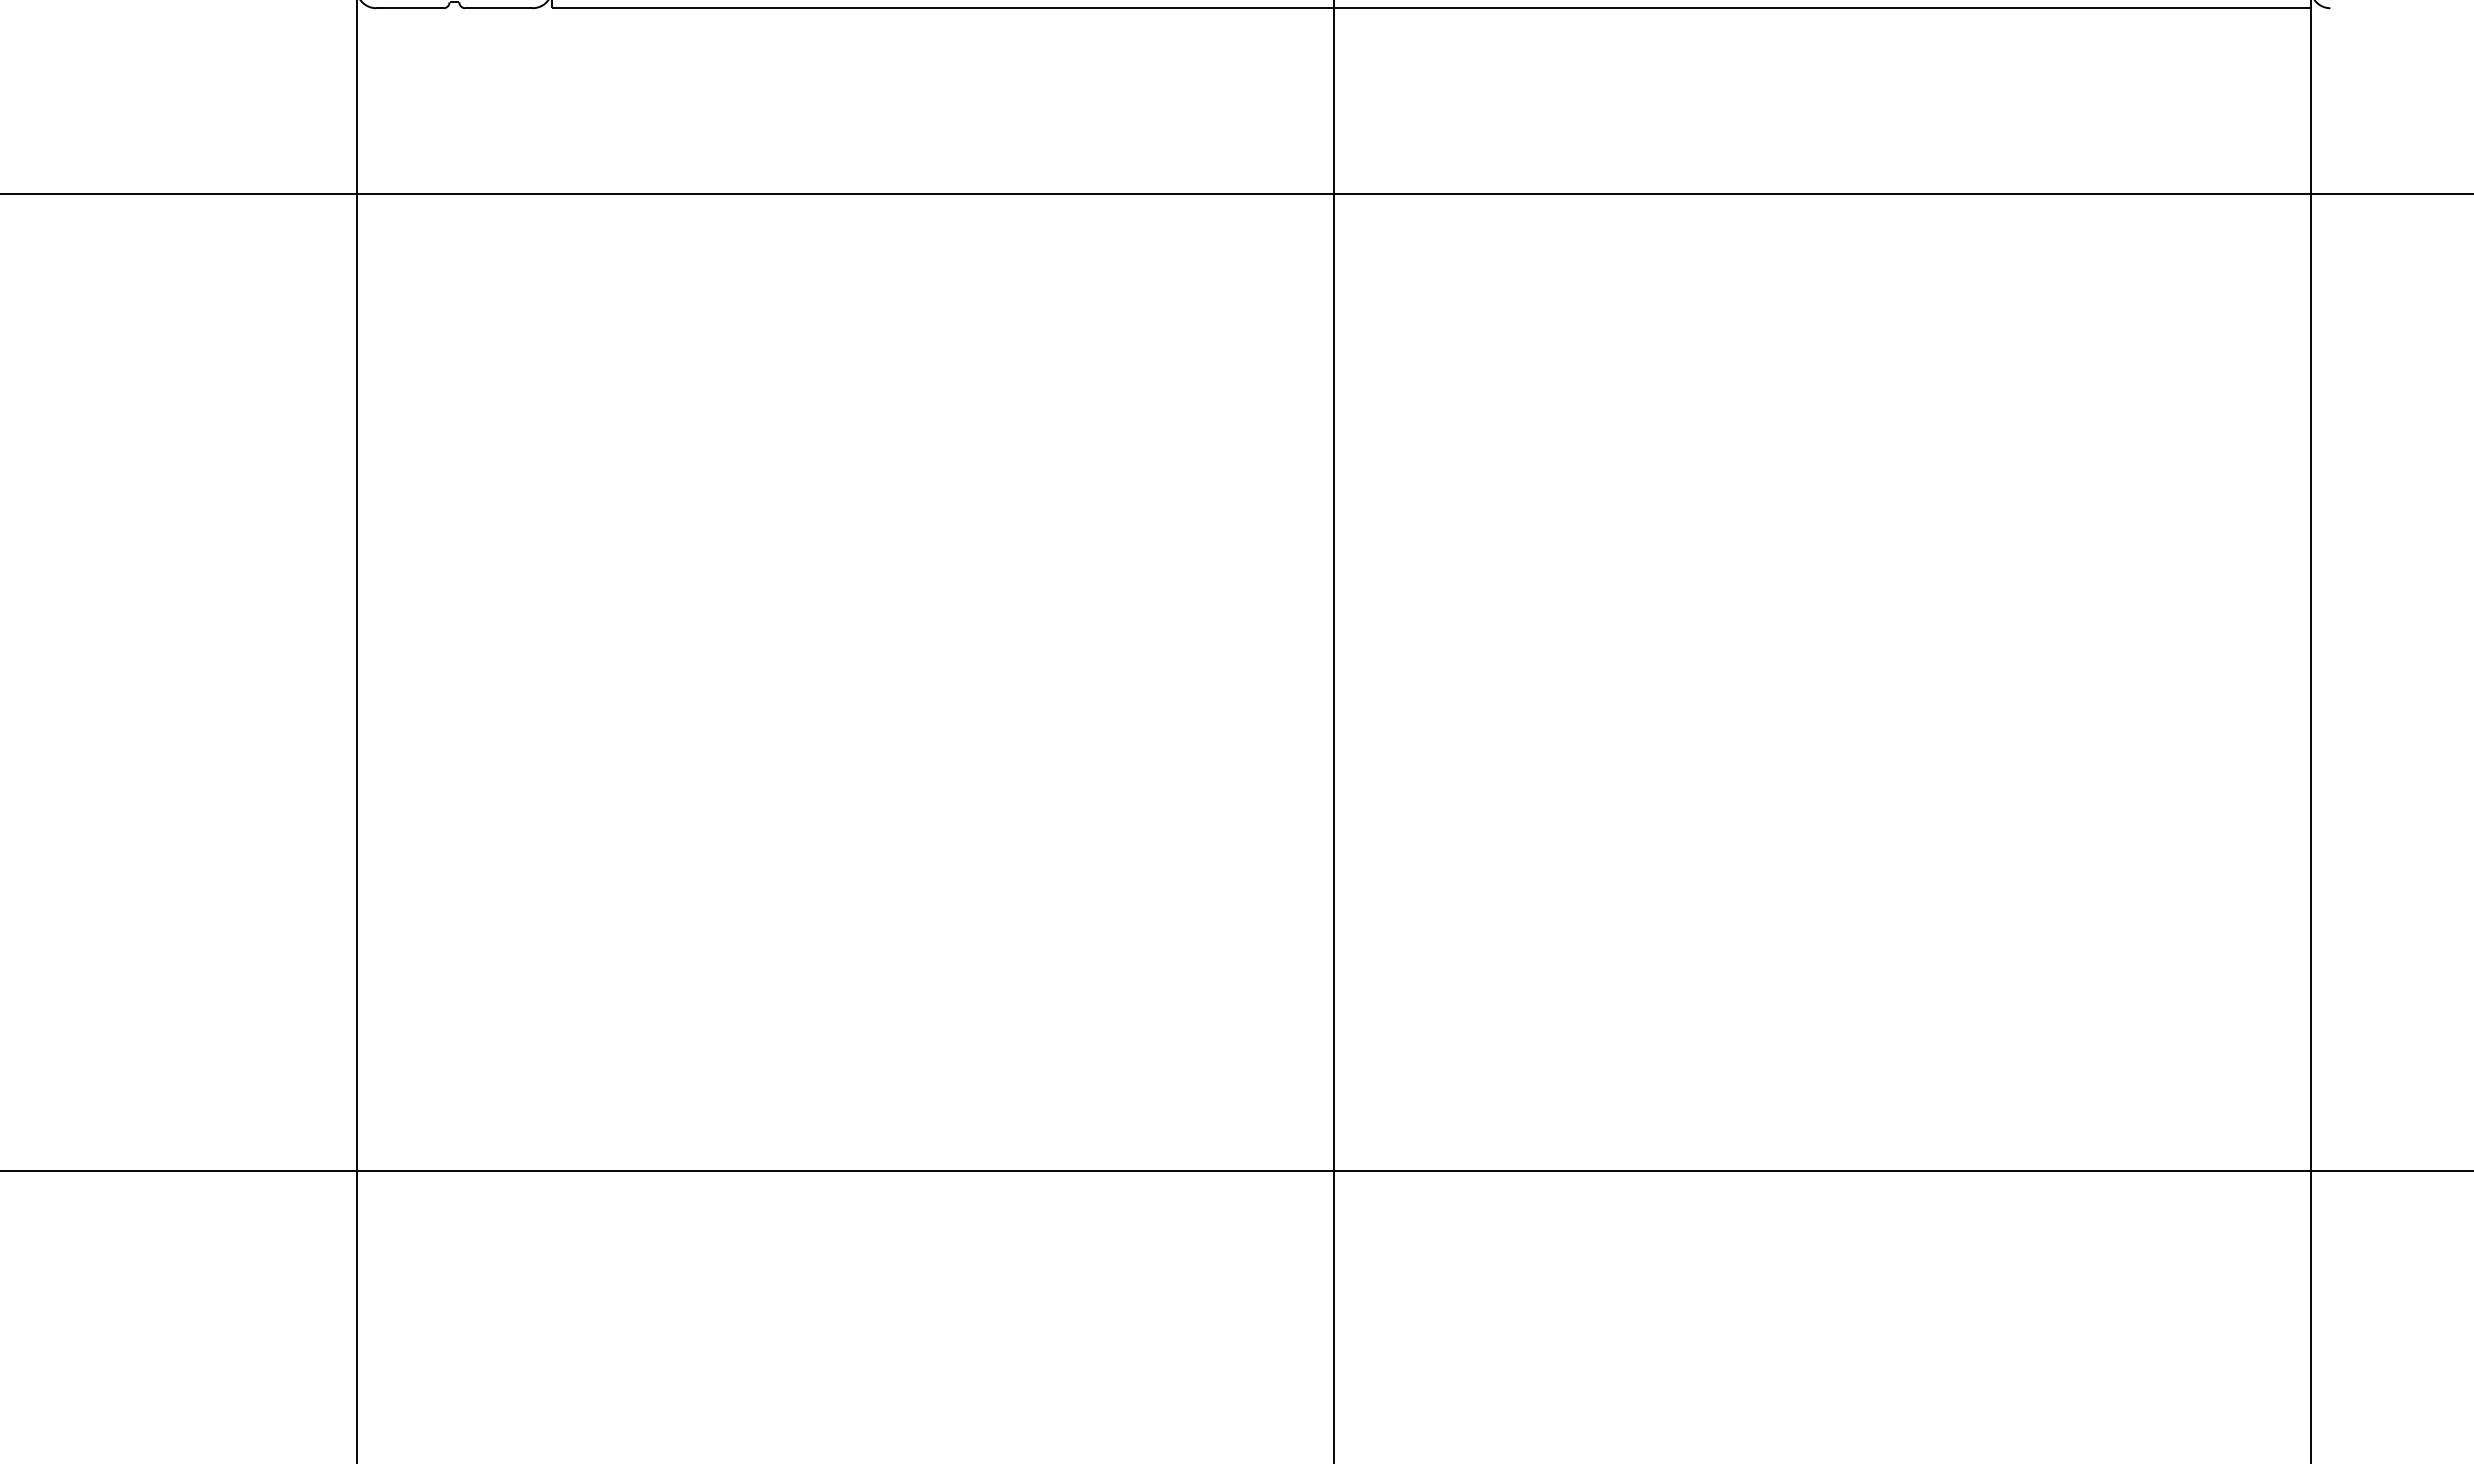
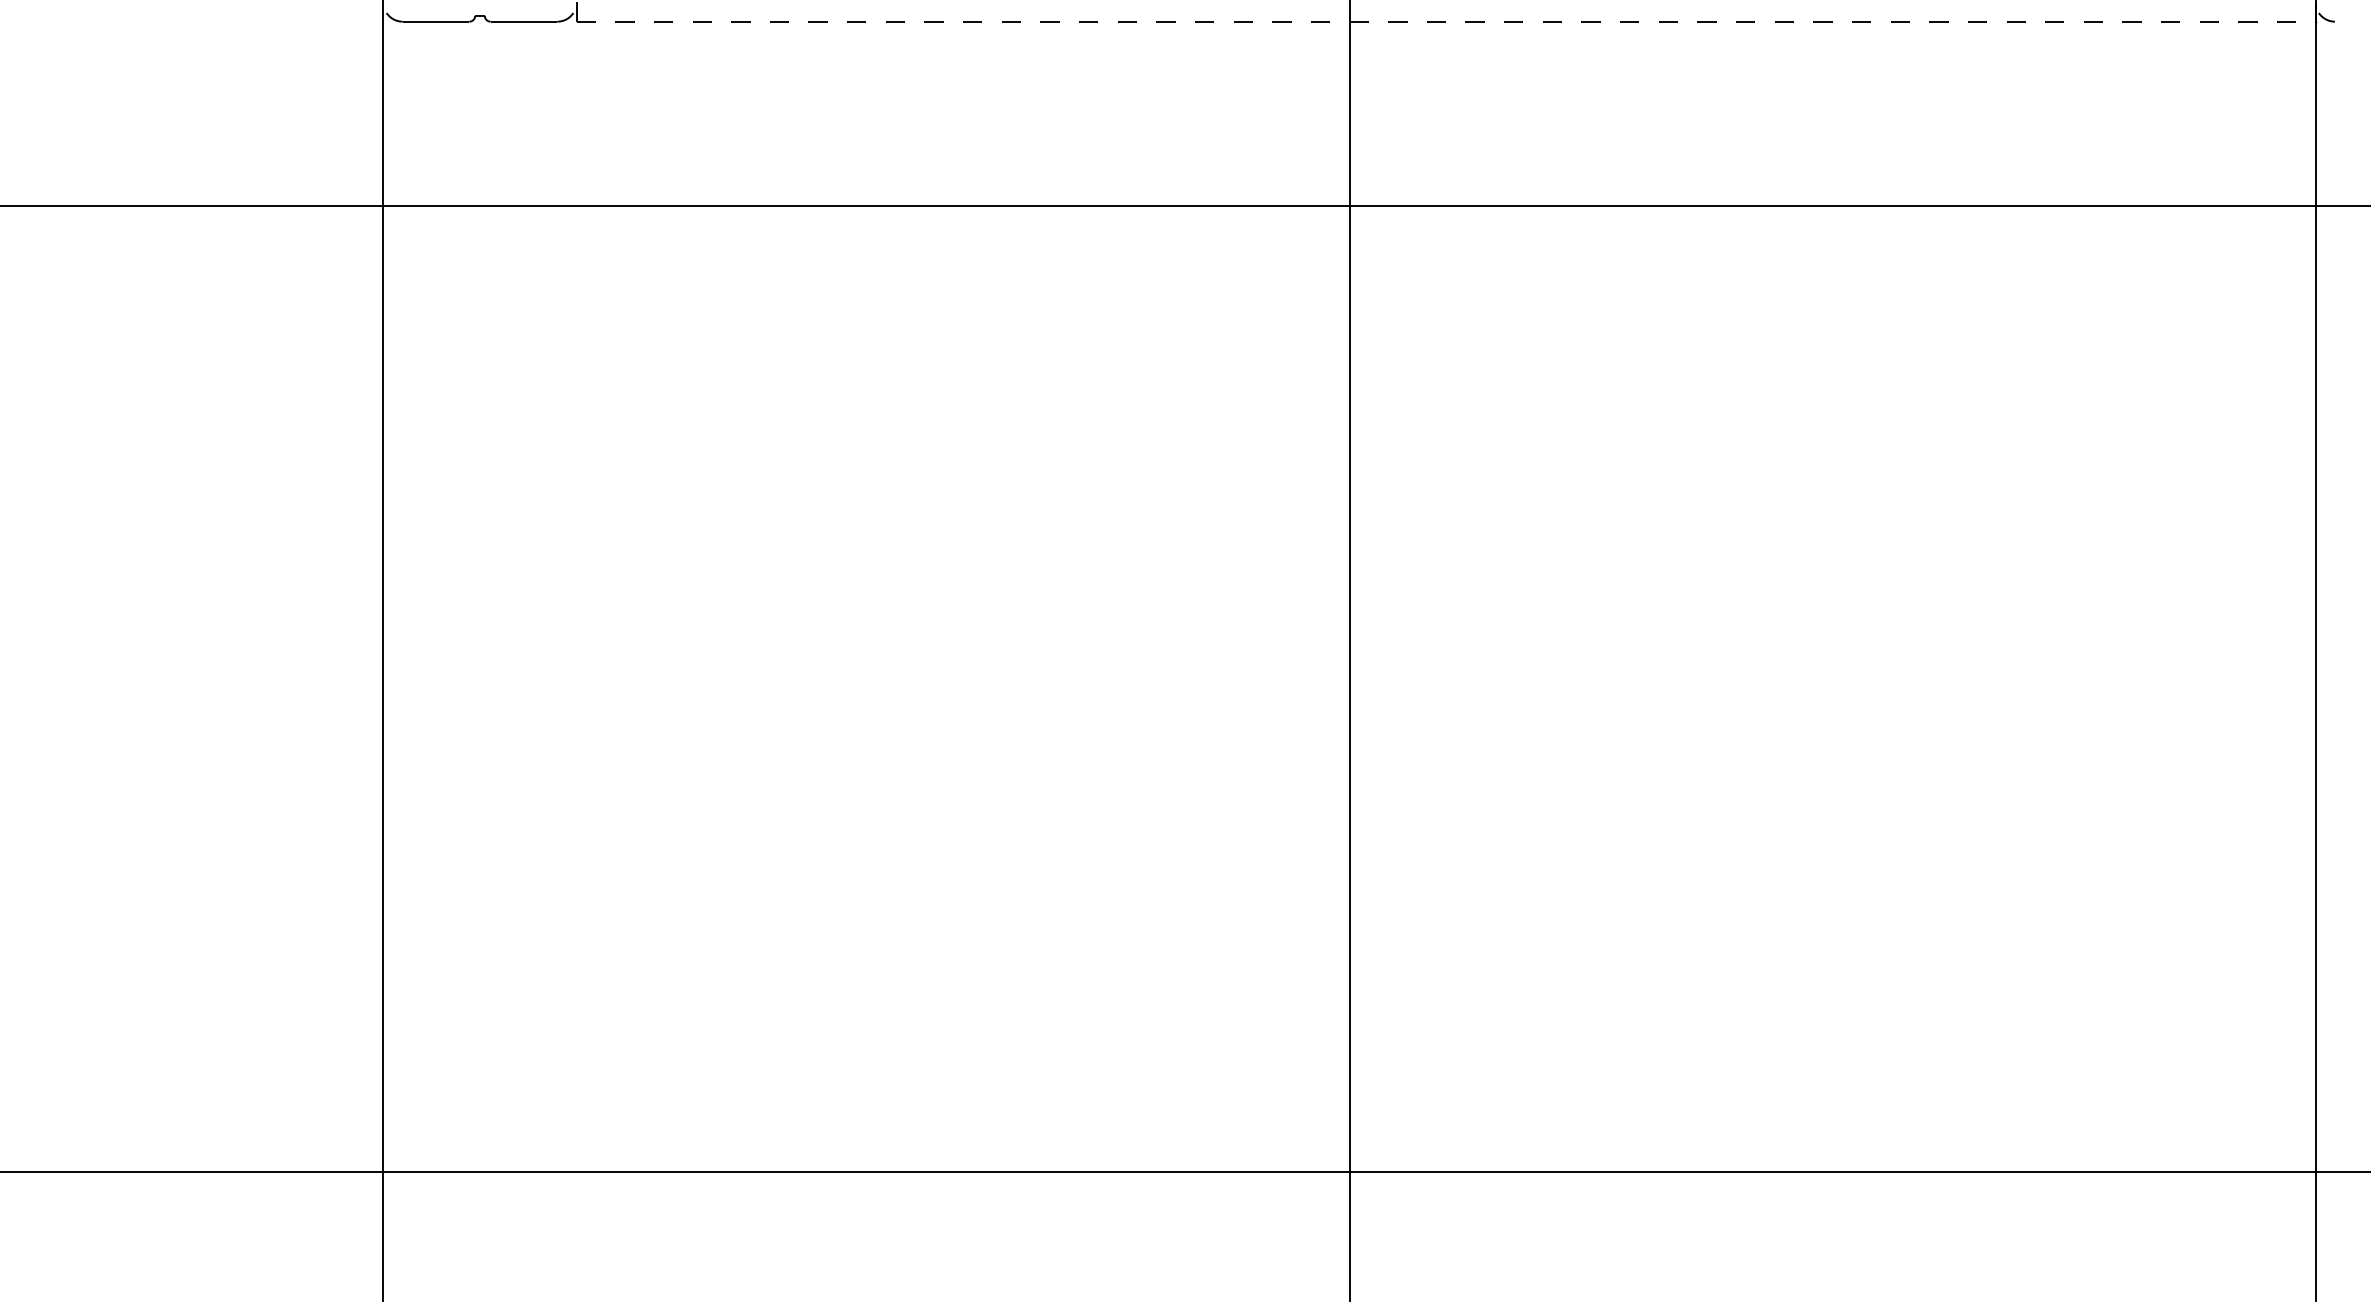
line: (1432, 8) -> (1447, 21), solid -> dashed

